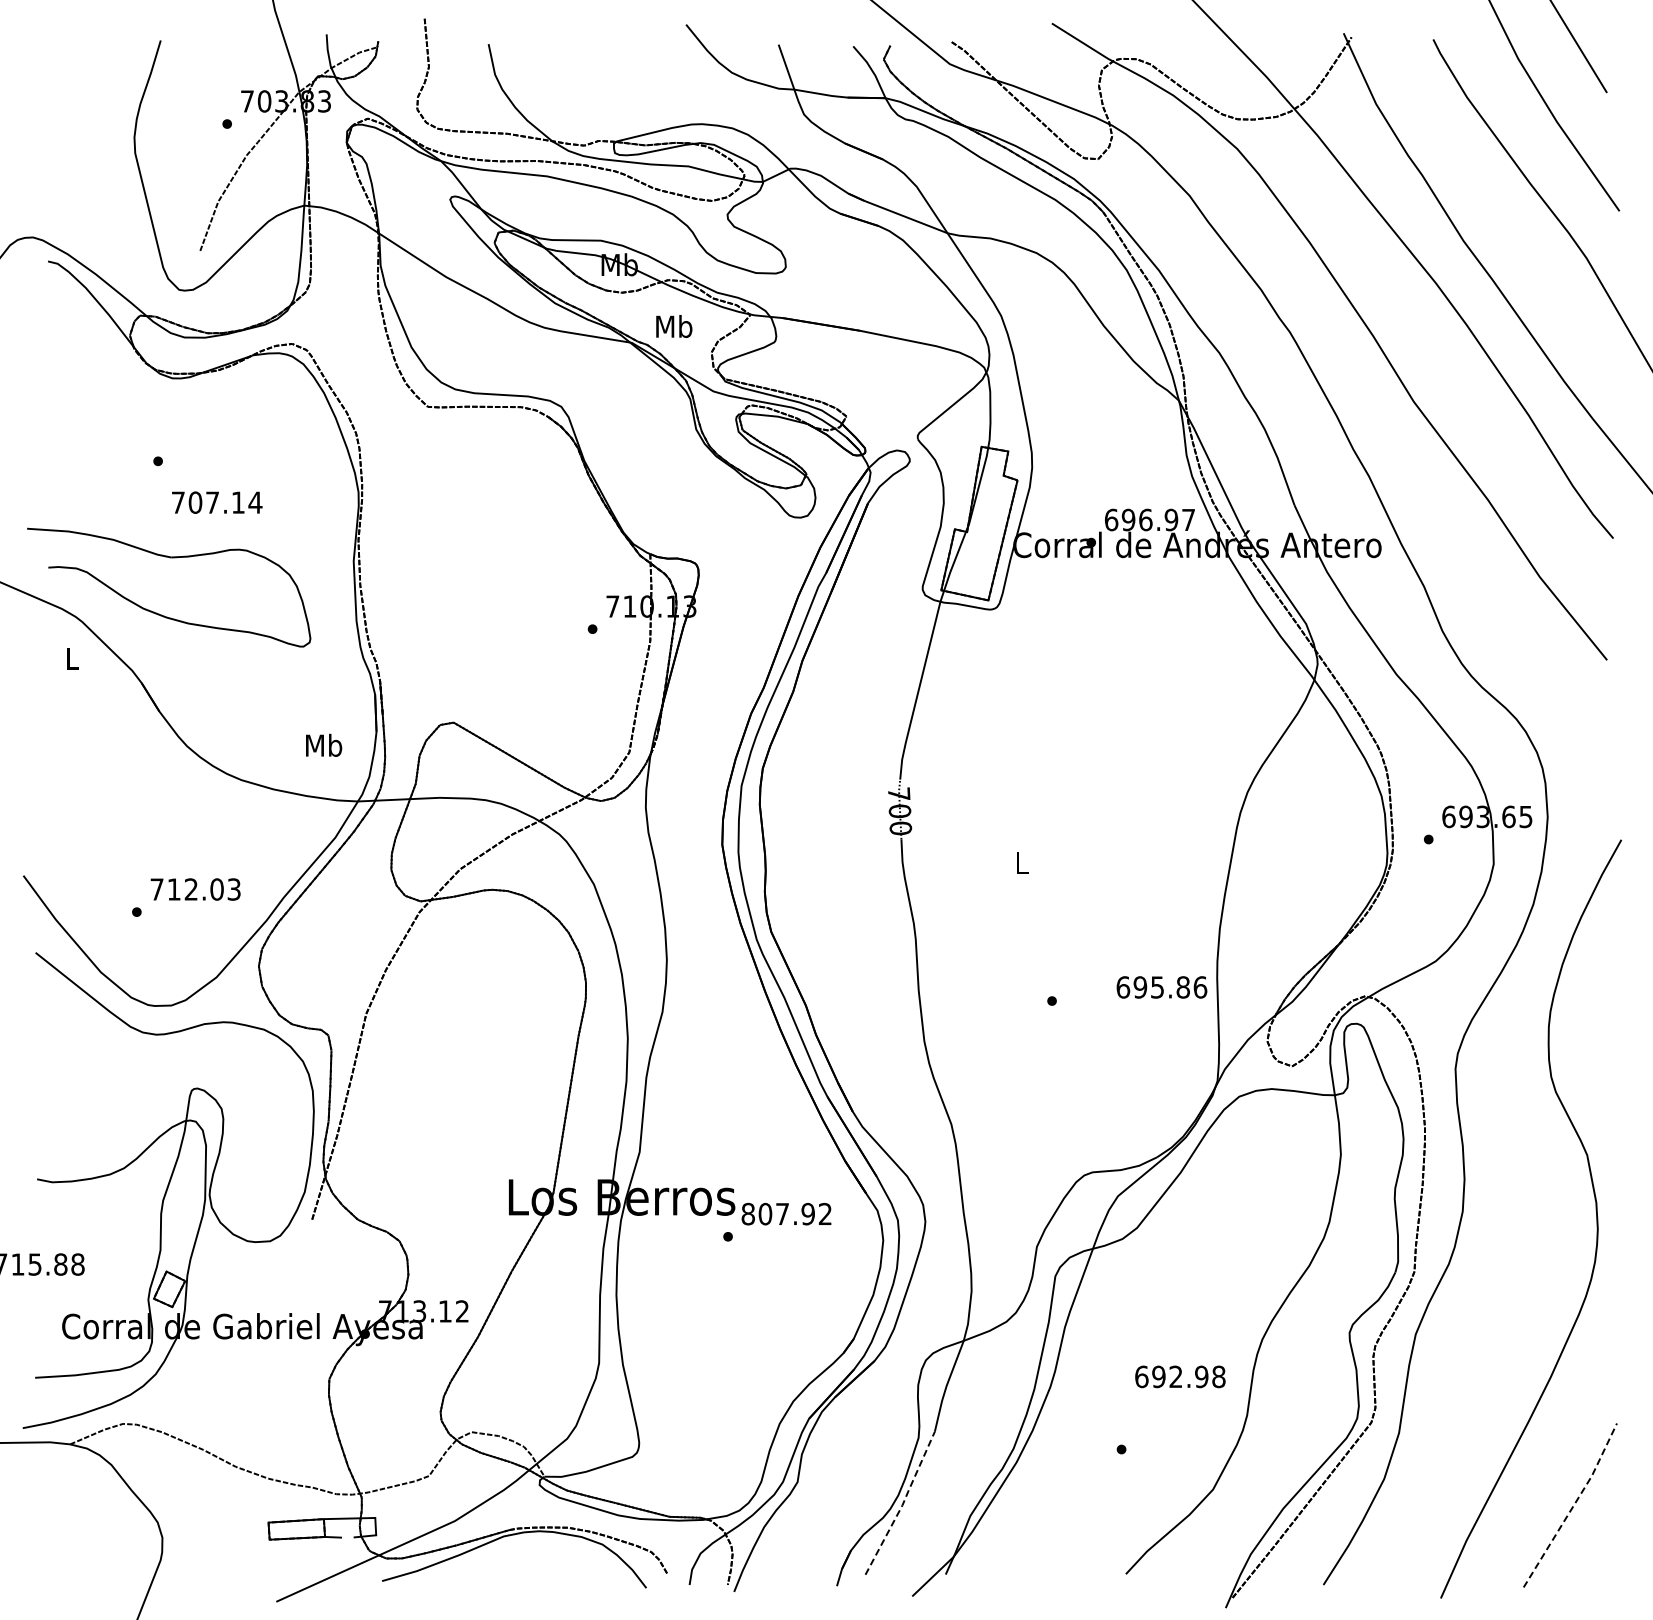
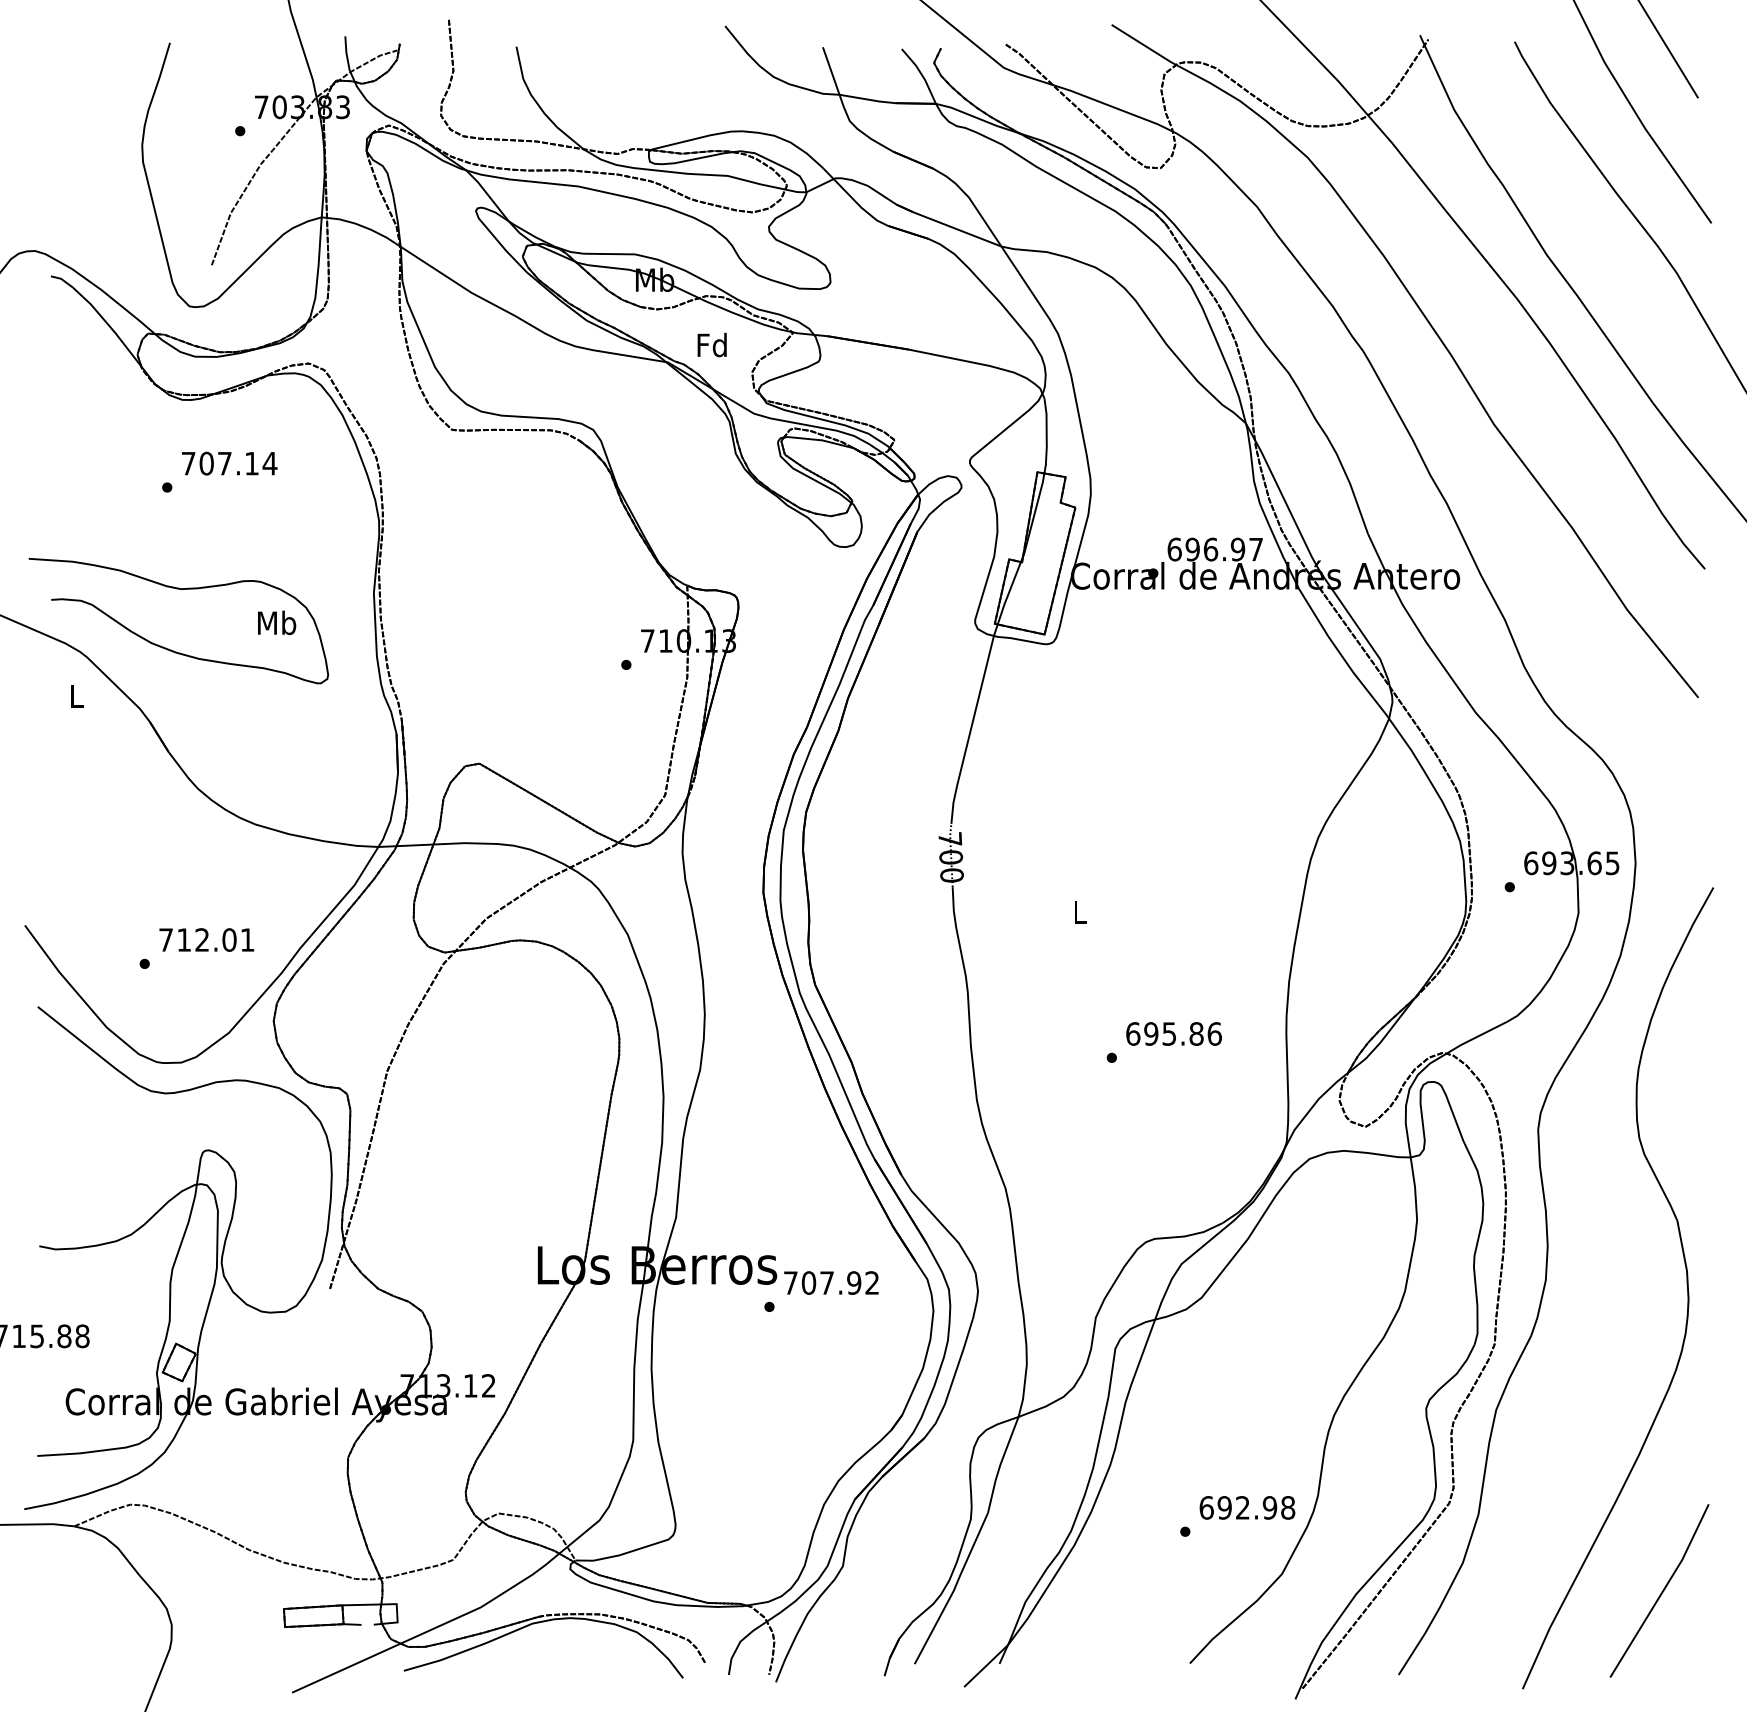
text: (674, 326) -> (712, 345), Mb -> Fd
text: (217, 502) -> (229, 463), moved
text: (324, 744) -> (277, 621), moved
text: (233, 889) -> (246, 940), 712.03 -> 712.01
text: (1161, 987) -> (1173, 1034), moved
text: (747, 1213) -> (790, 1282), 807.92 -> 707.92
text: (1180, 1376) -> (1247, 1507), moved
line: (902, 1504) -> (953, 1589), dashed -> solid
line: (1573, 1505) -> (1662, 1590), dashed -> solid

